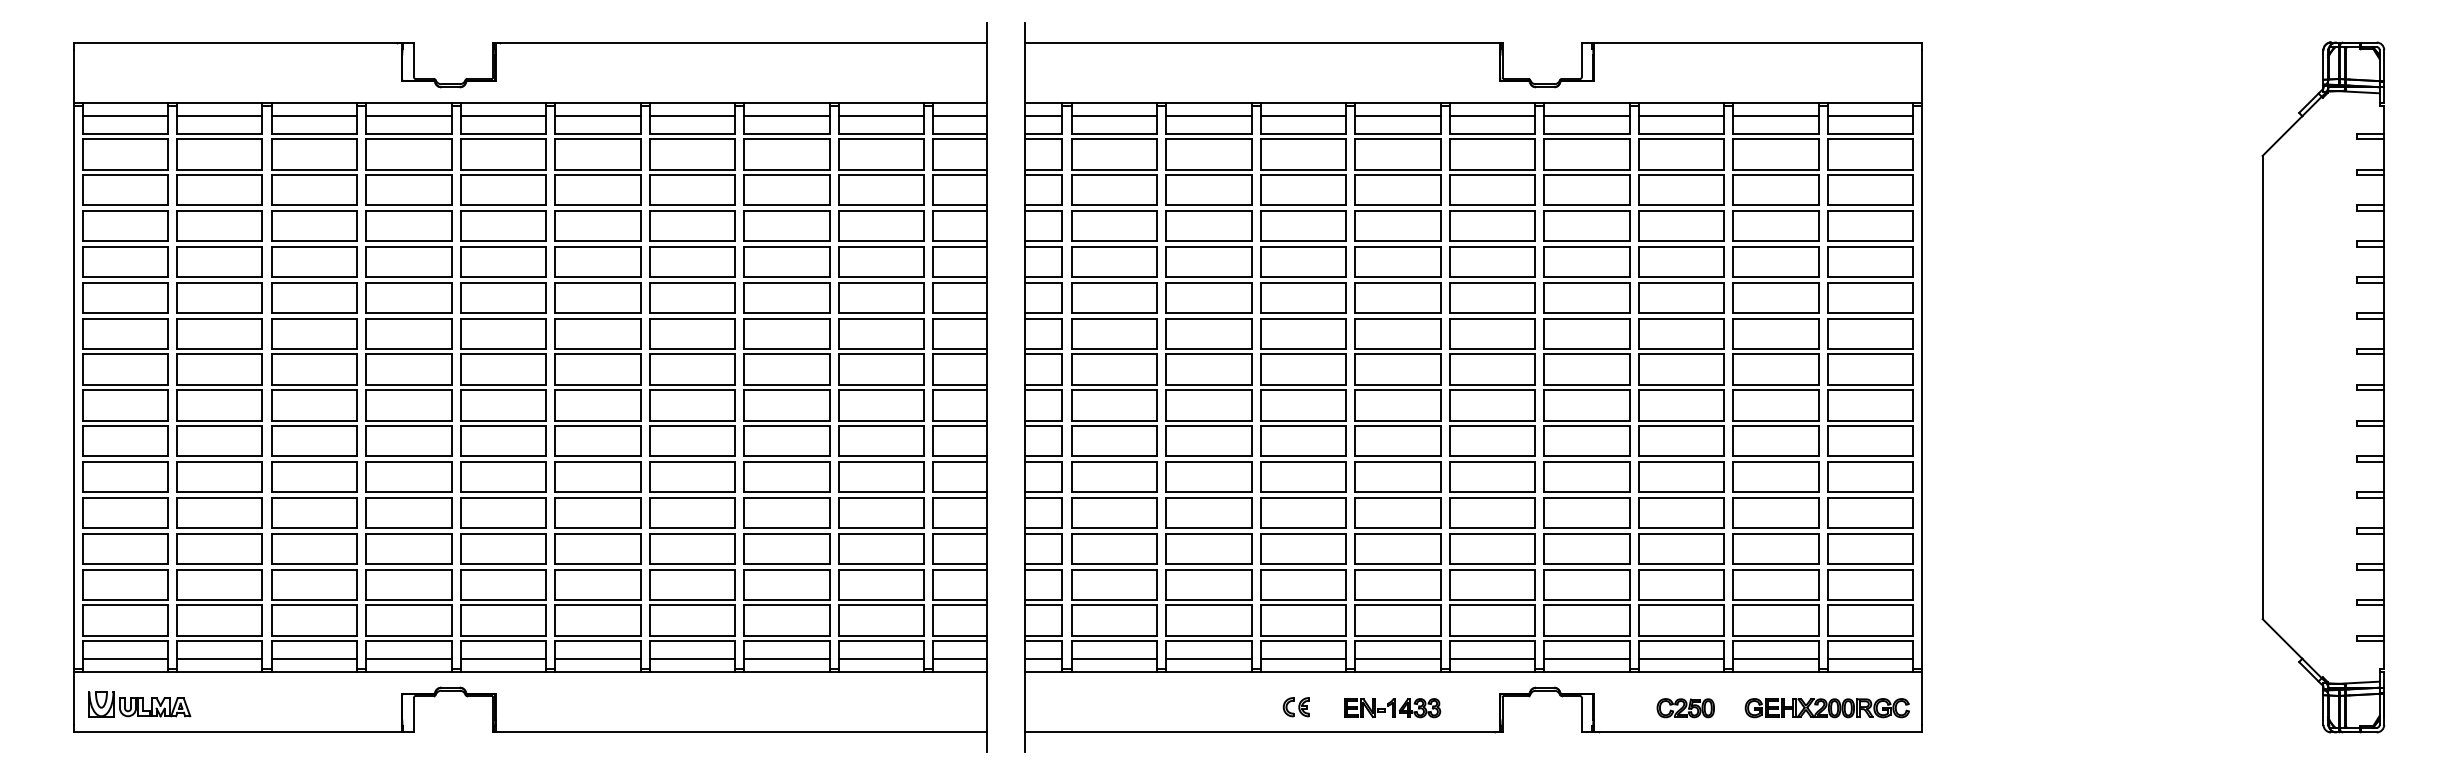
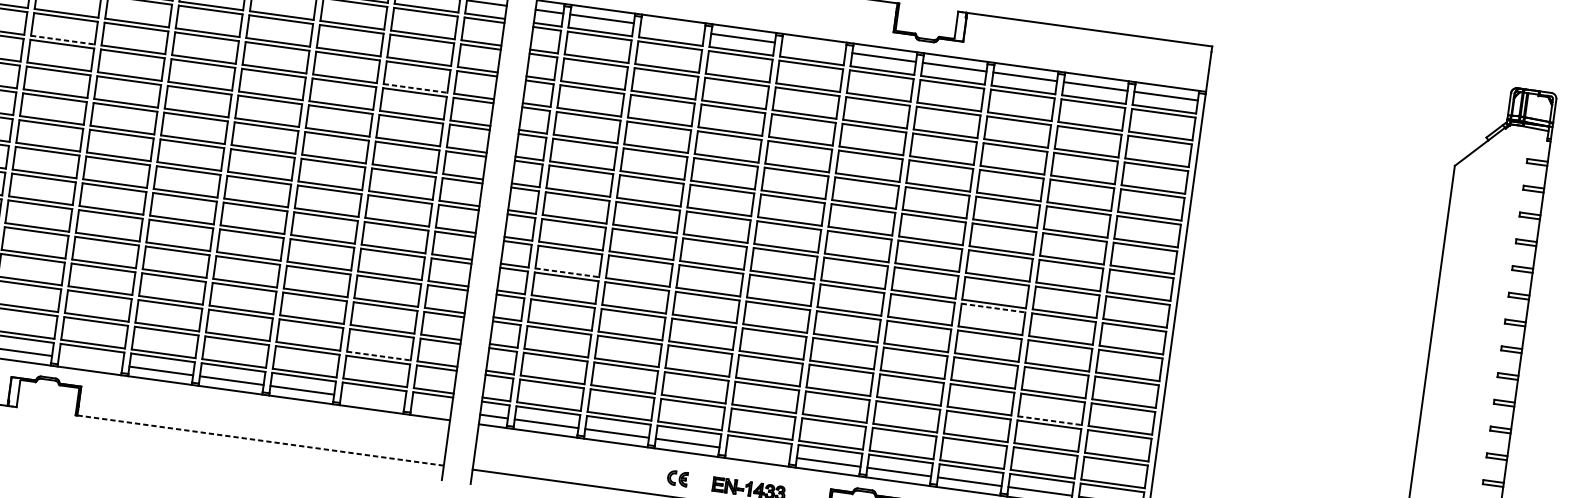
line: (1208, 116) -> (672, 28), removed
line: (1397, 116) -> (813, 48), removed
line: (408, 241) -> (62, 40), solid -> dashed
line: (881, 241) -> (415, 88), solid -> dashed
line: (1681, 426) -> (993, 308), solid -> dashed
line: (1114, 456) -> (567, 272), solid -> dashed
line: (1775, 564) -> (1049, 420), solid -> dashed
line: (881, 599) -> (378, 355), solid -> dashed
line: (503, 658) -> (90, 361), removed
line: (881, 658) -> (372, 399), removed
line: (959, 658) -> (431, 407), removed
line: (1397, 658) -> (757, 452), removed
line: (741, 732) -> (260, 440), solid -> dashed

